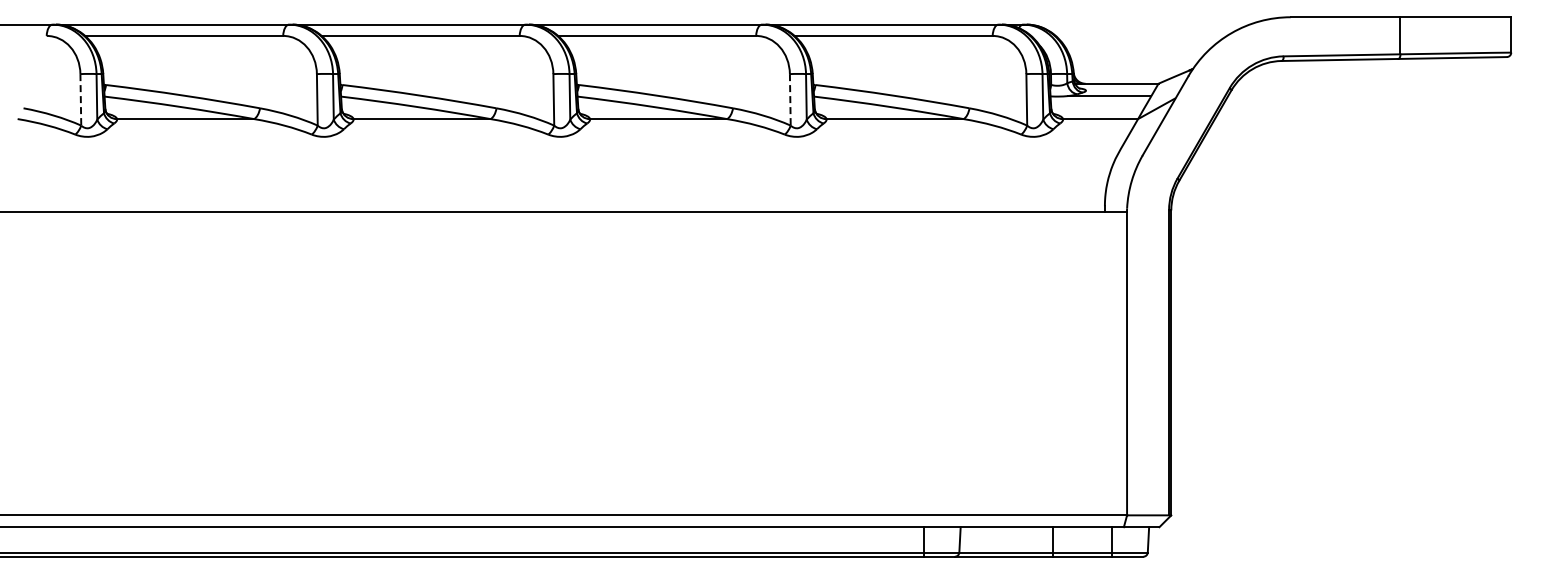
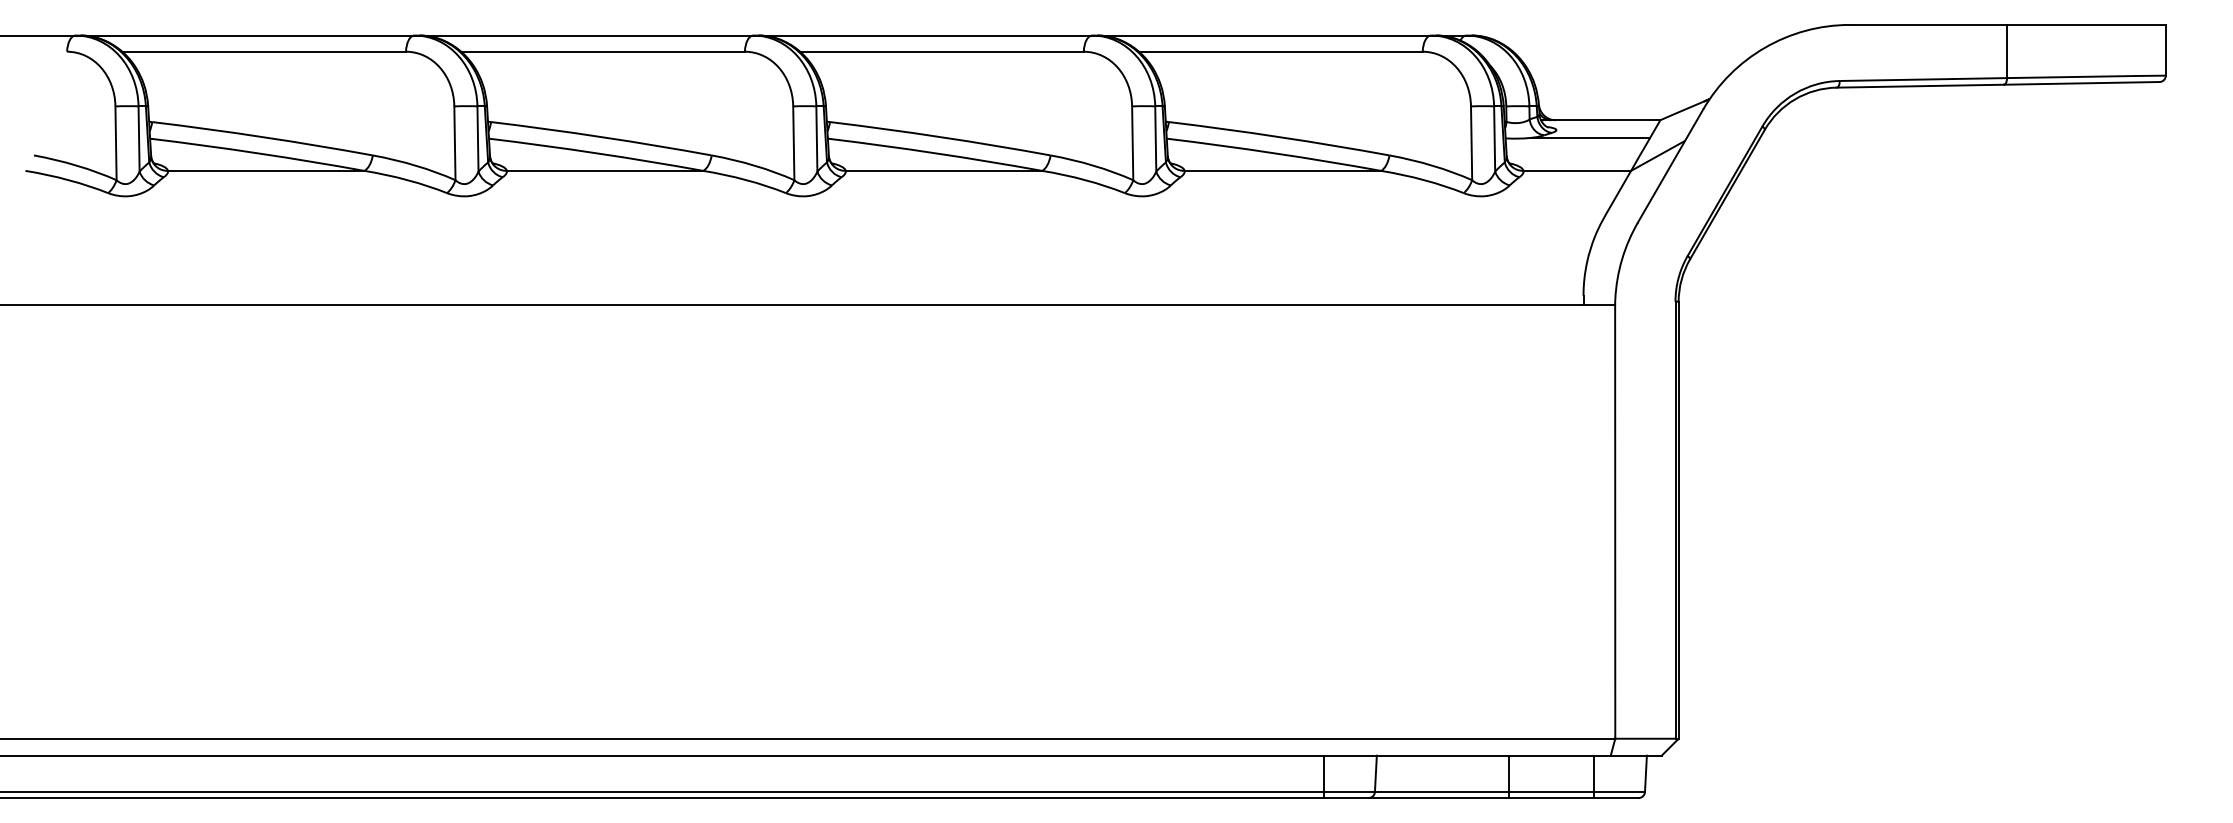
line: (80, 99) -> (115, 142), dashed -> solid
line: (790, 99) -> (1132, 142), dashed -> solid

